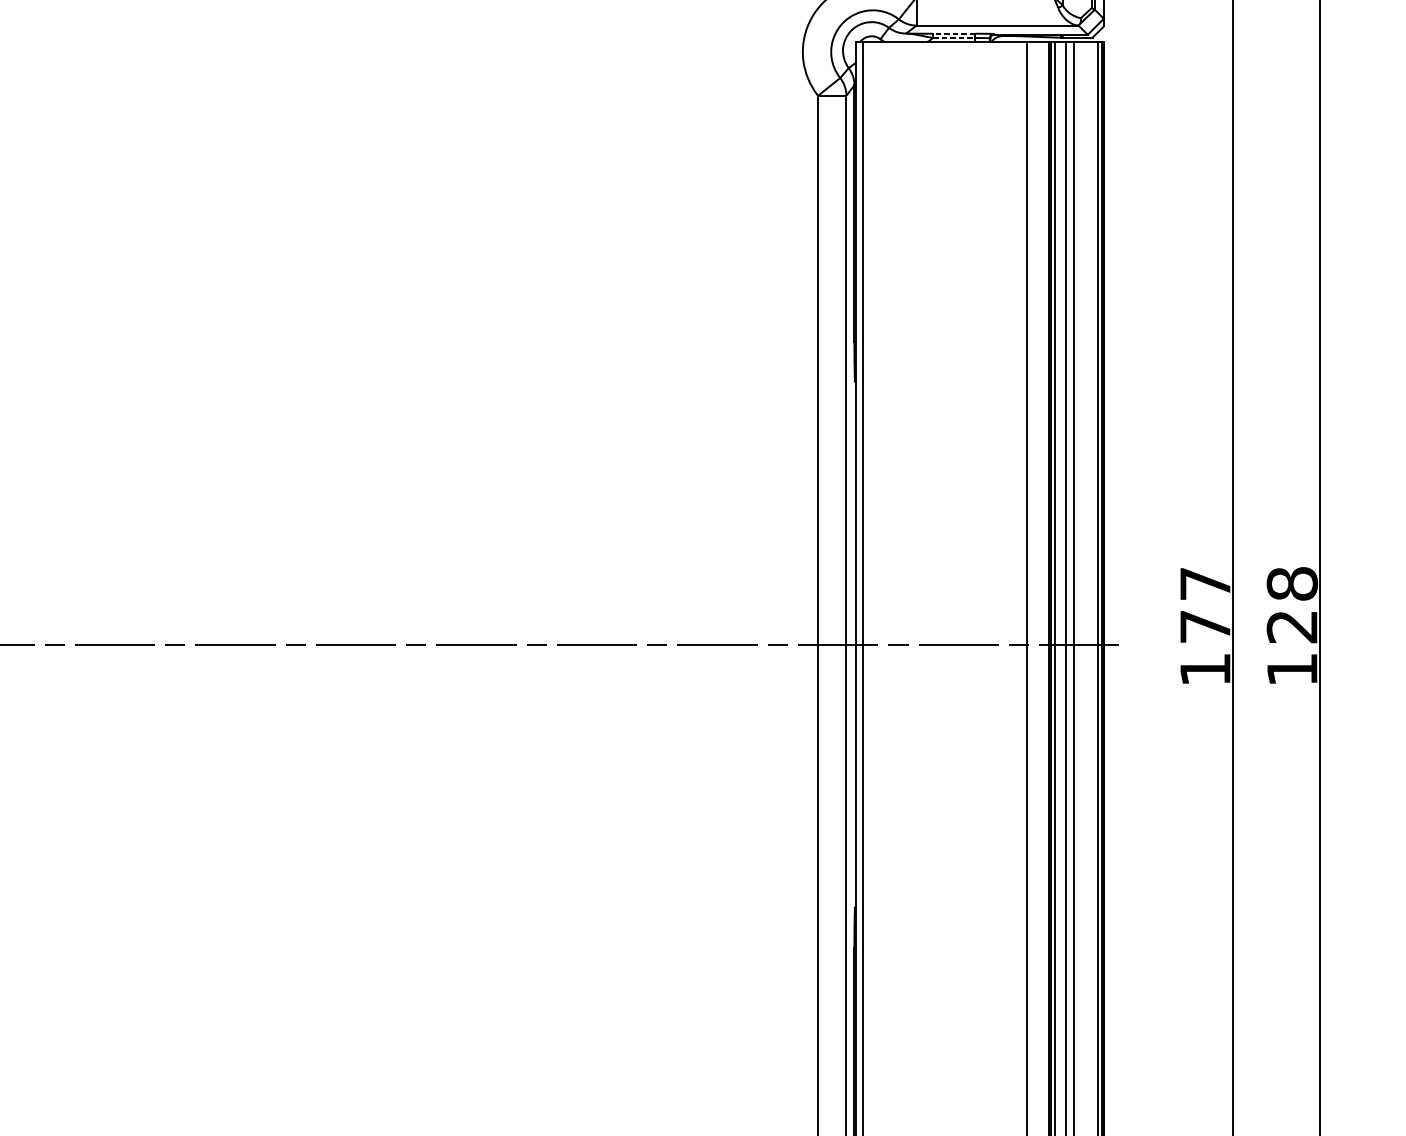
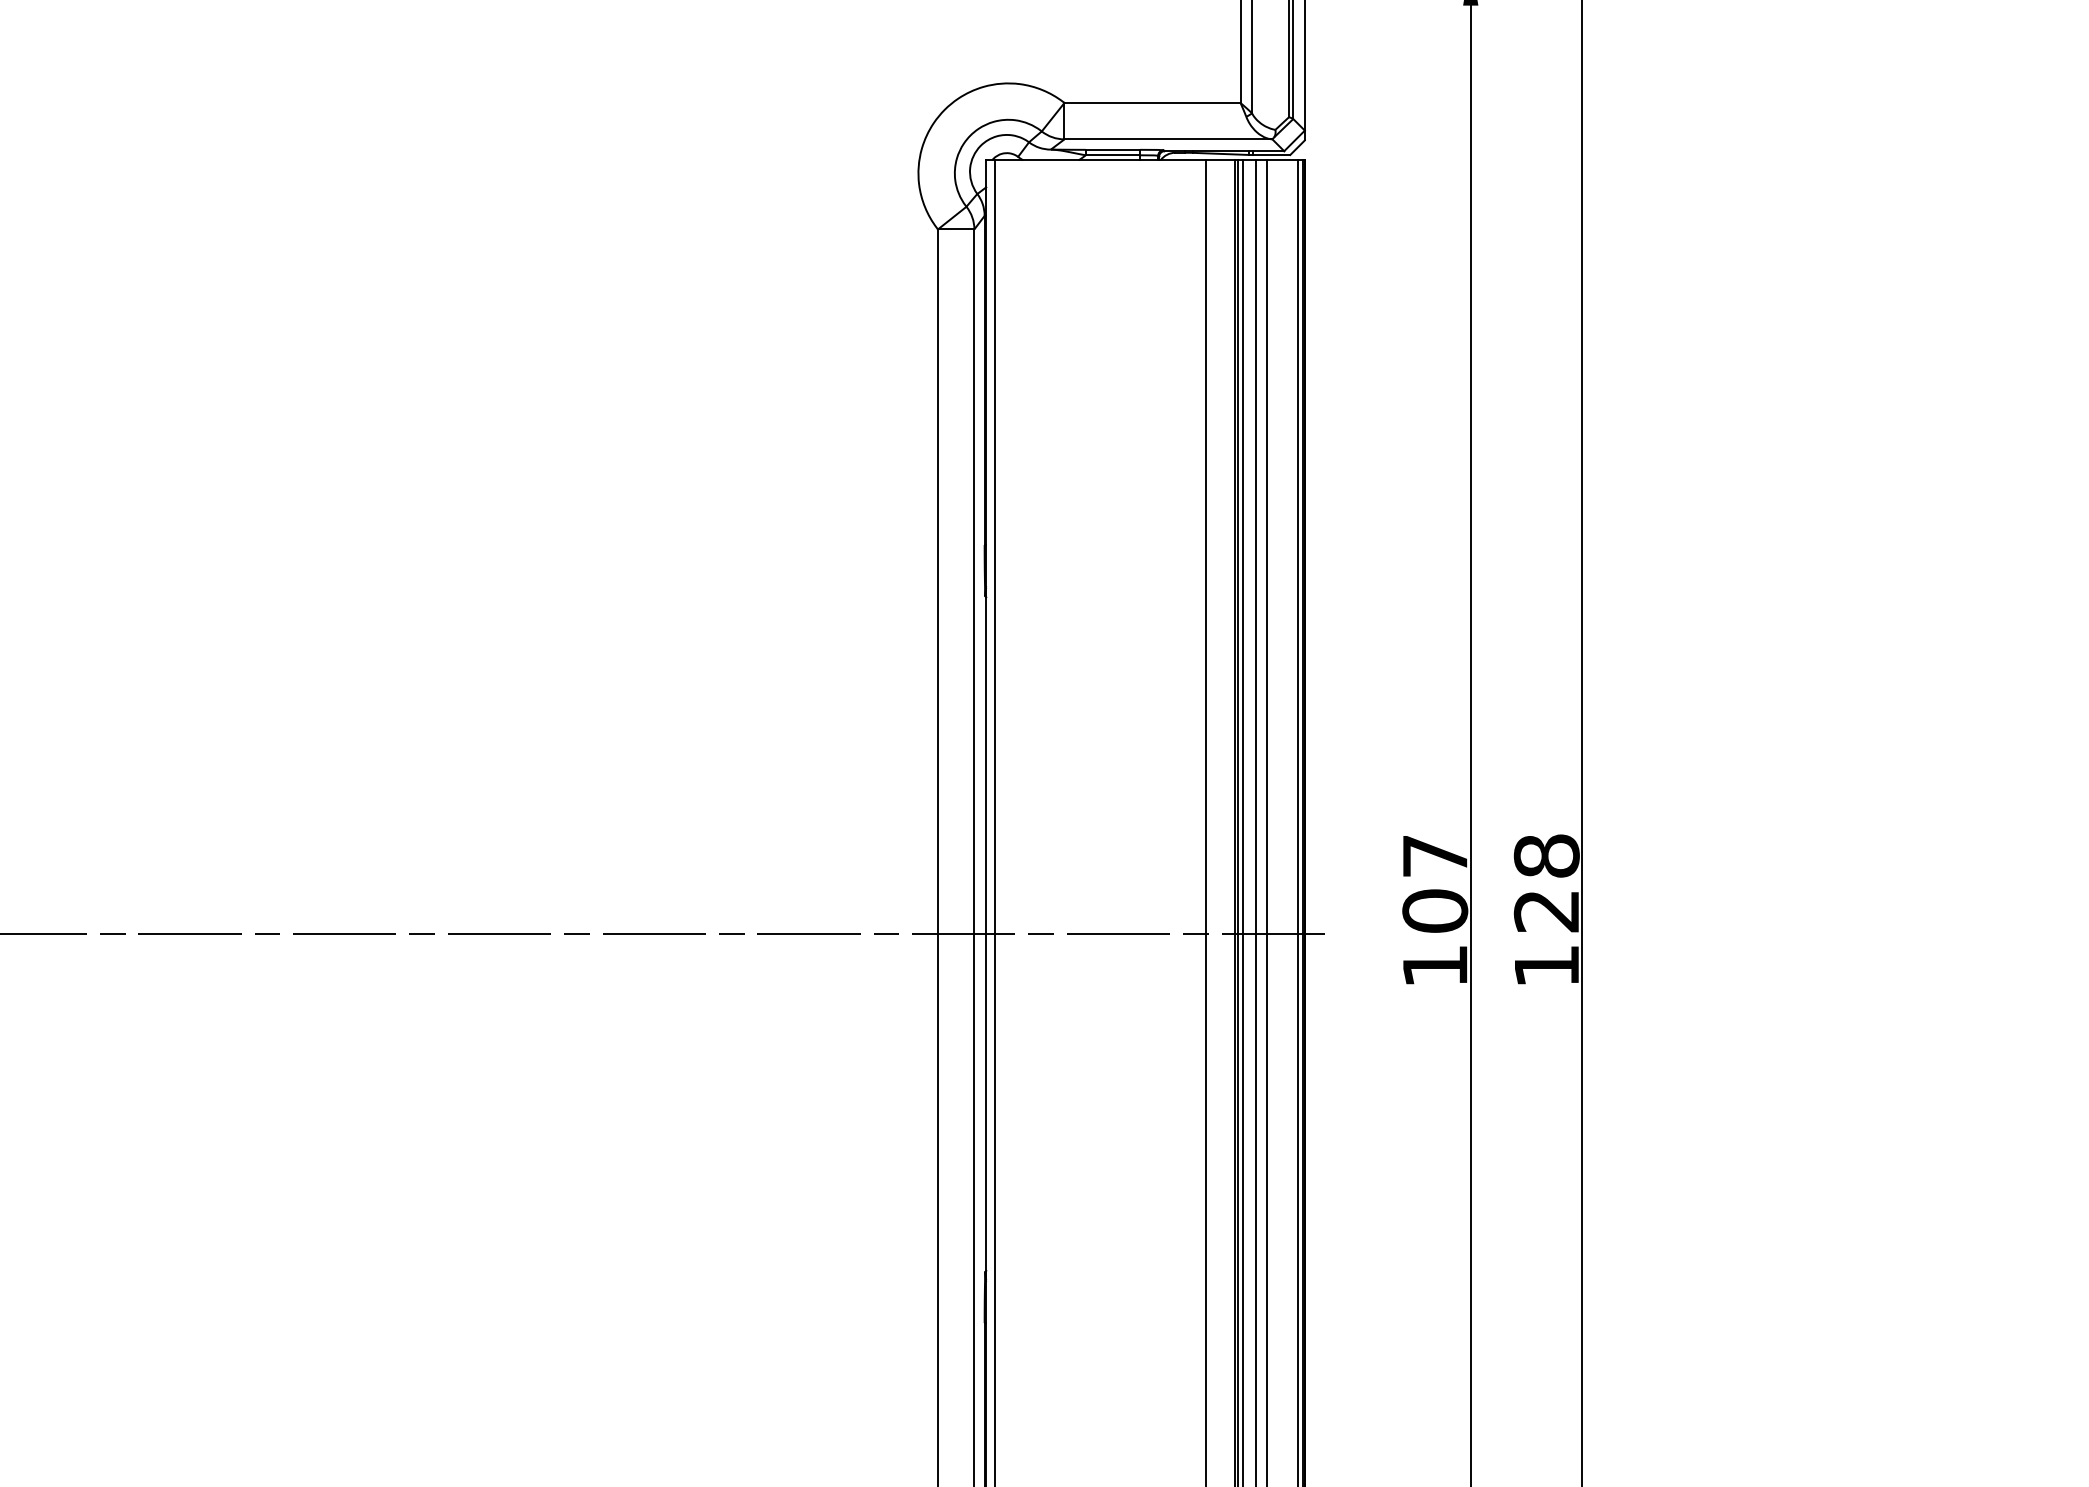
line: (954, 33) -> (1112, 149), dashed -> solid
line: (954, 38) -> (1113, 155), dashed -> solid
text: (1205, 626) -> (1435, 910), 177 -> 107

